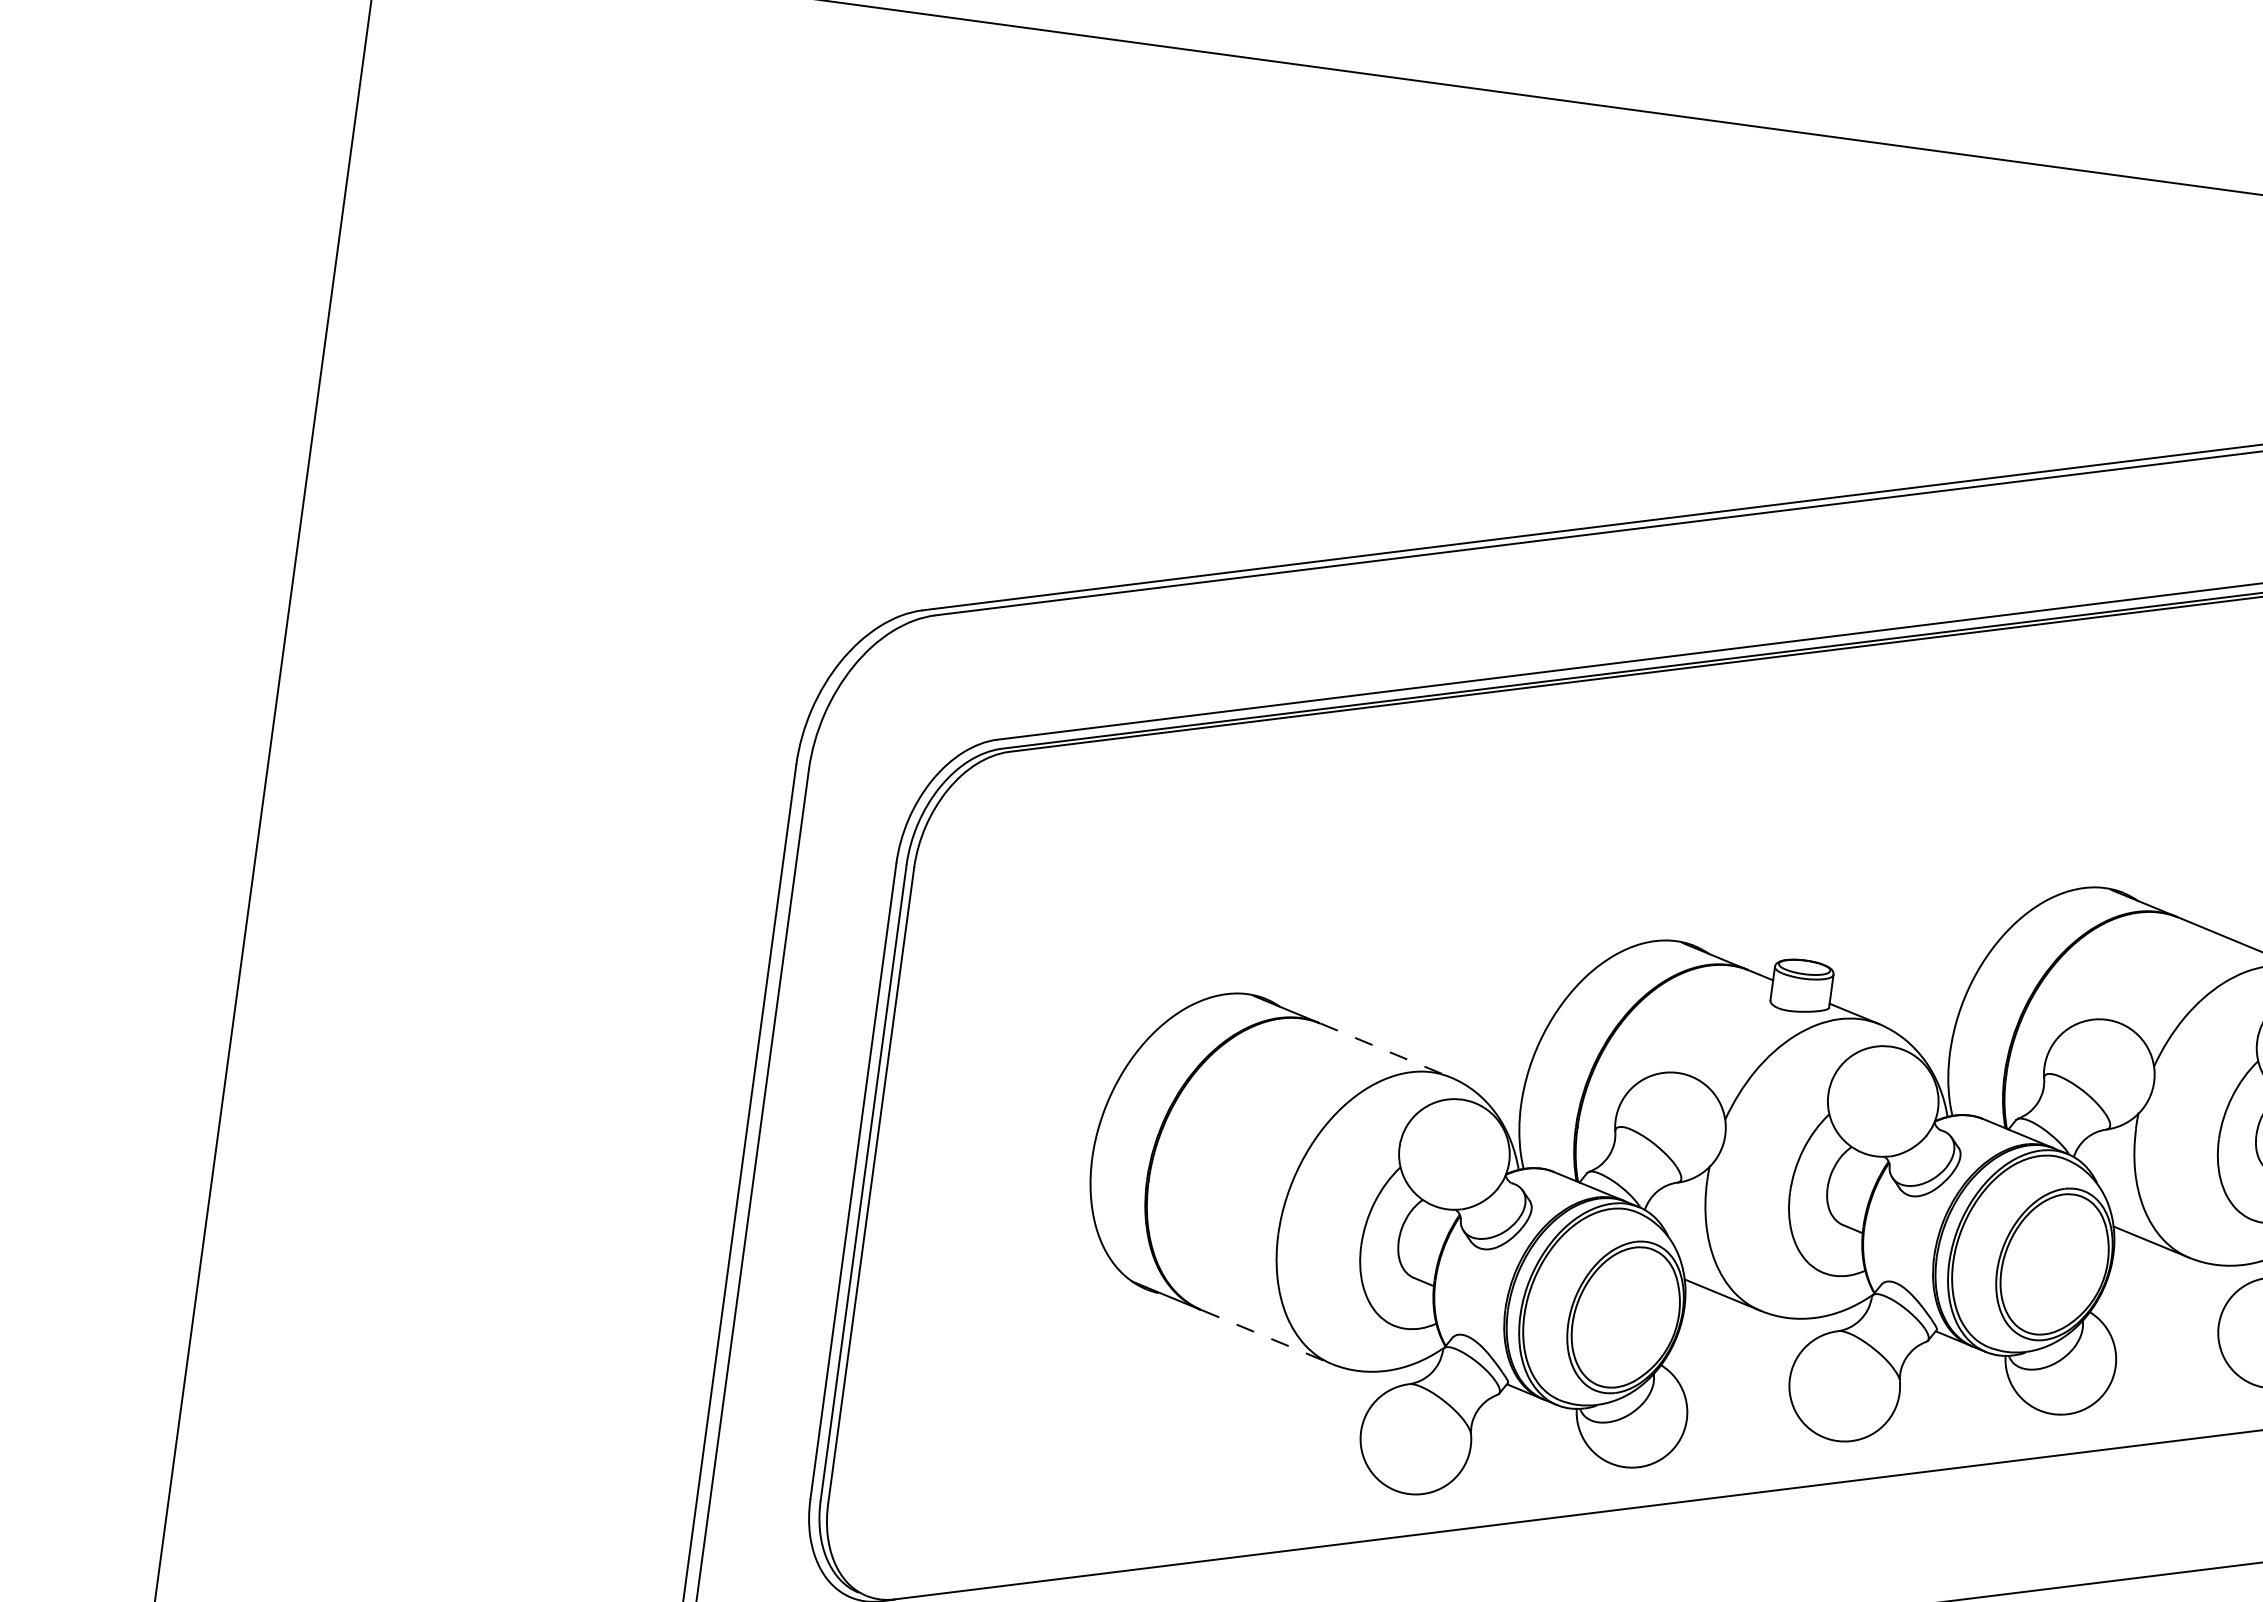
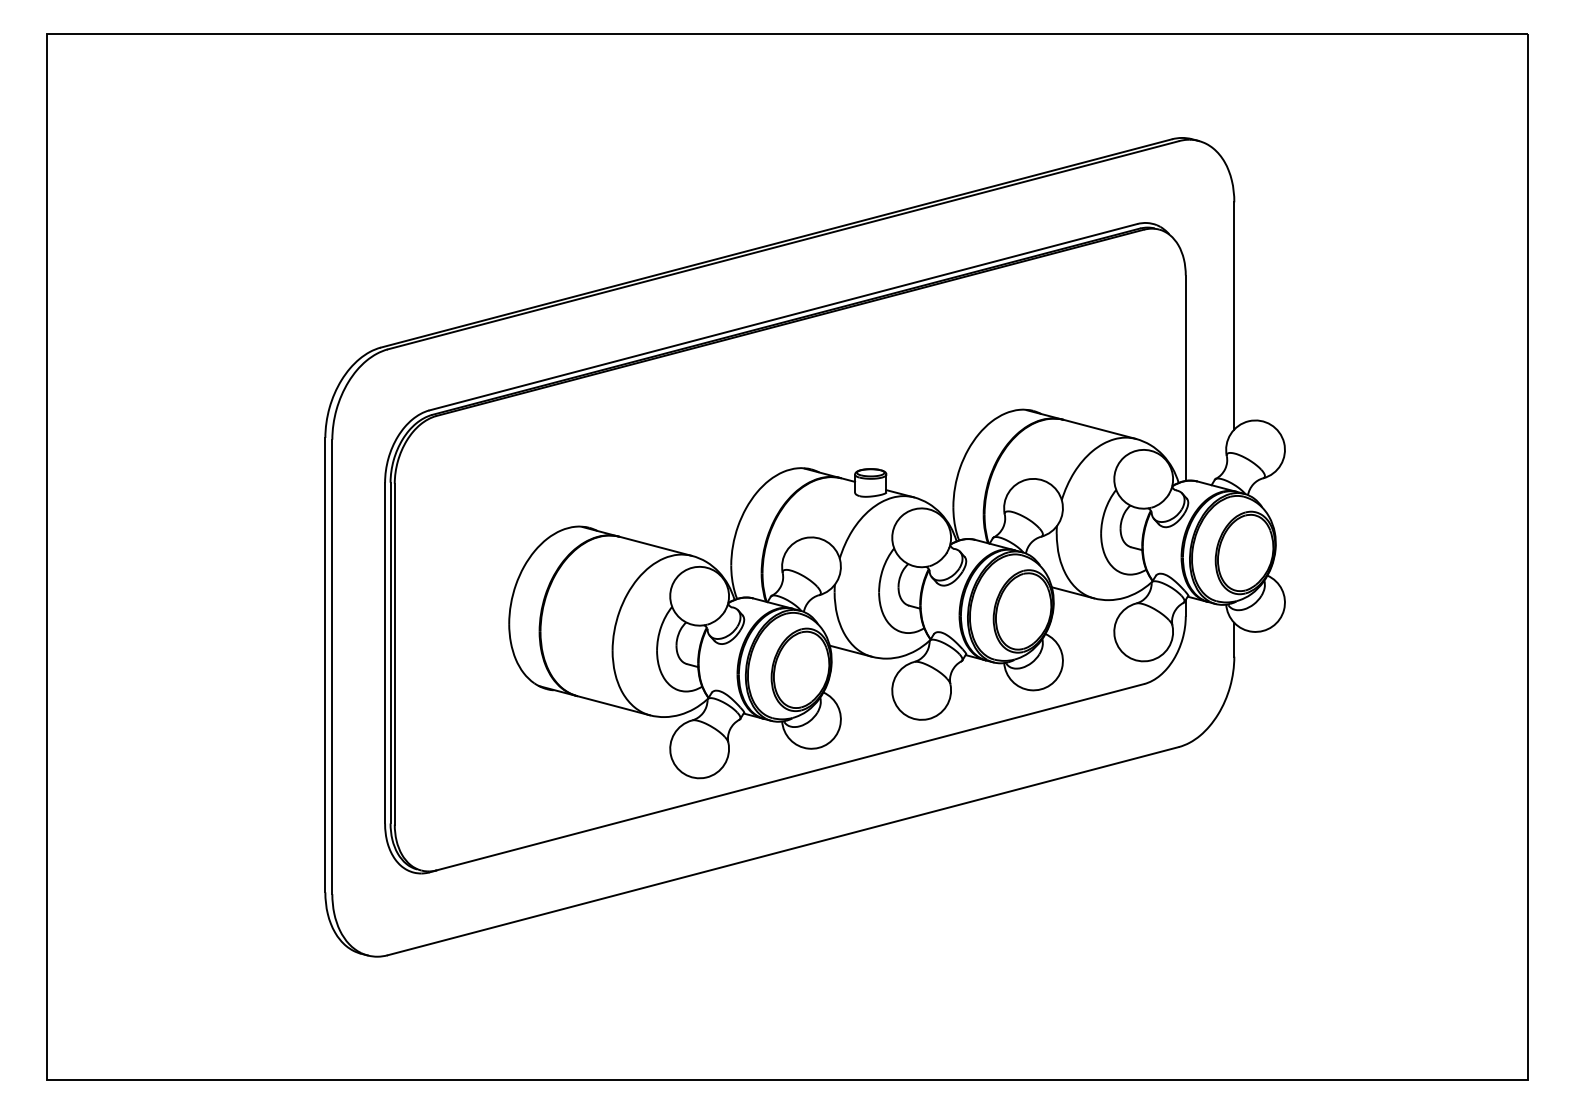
line: (1386, 1050) -> (656, 546), dashed -> solid
line: (1268, 1336) -> (614, 705), dashed -> solid

